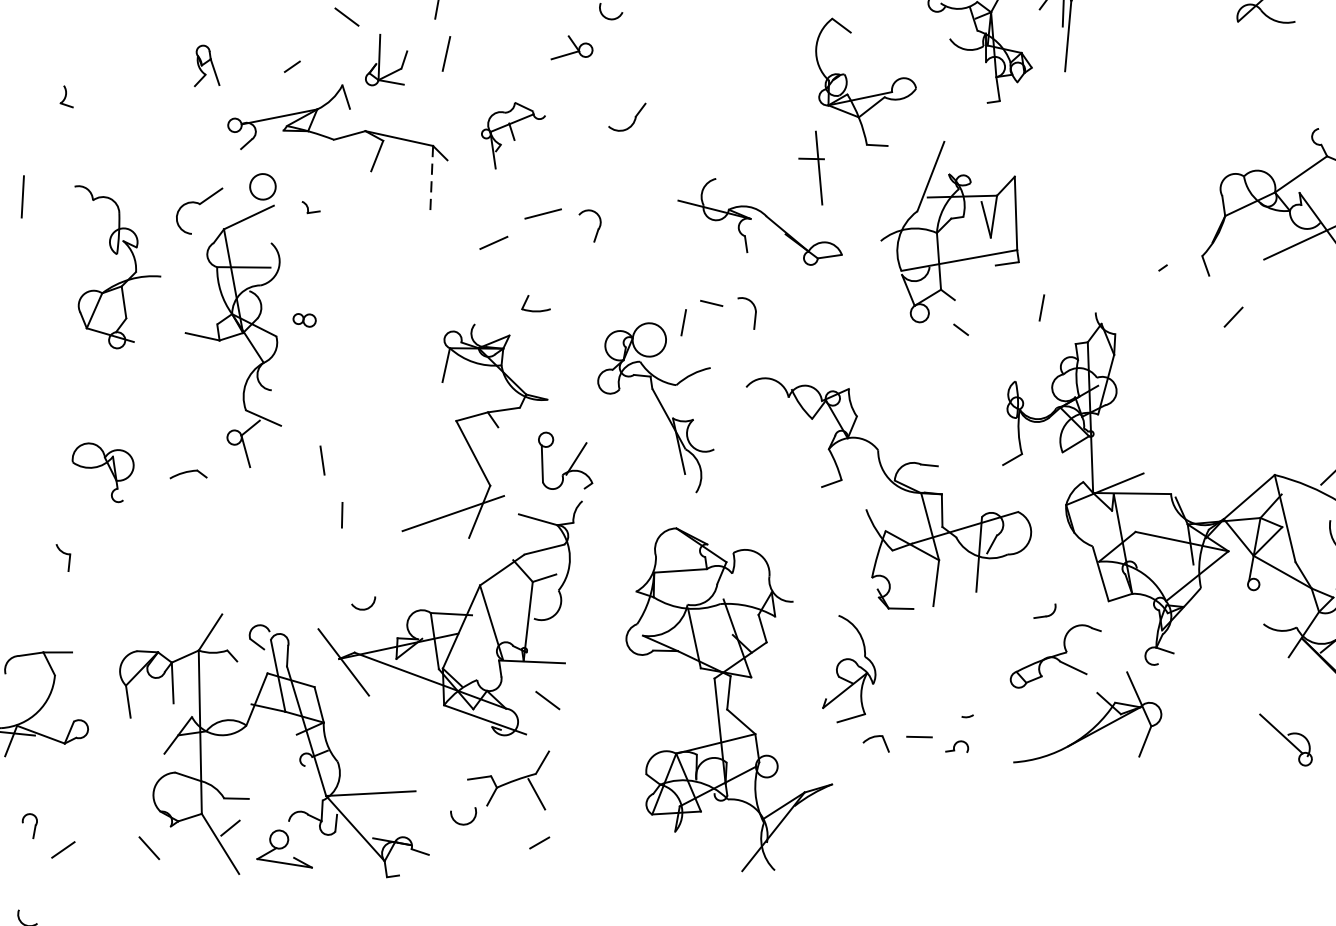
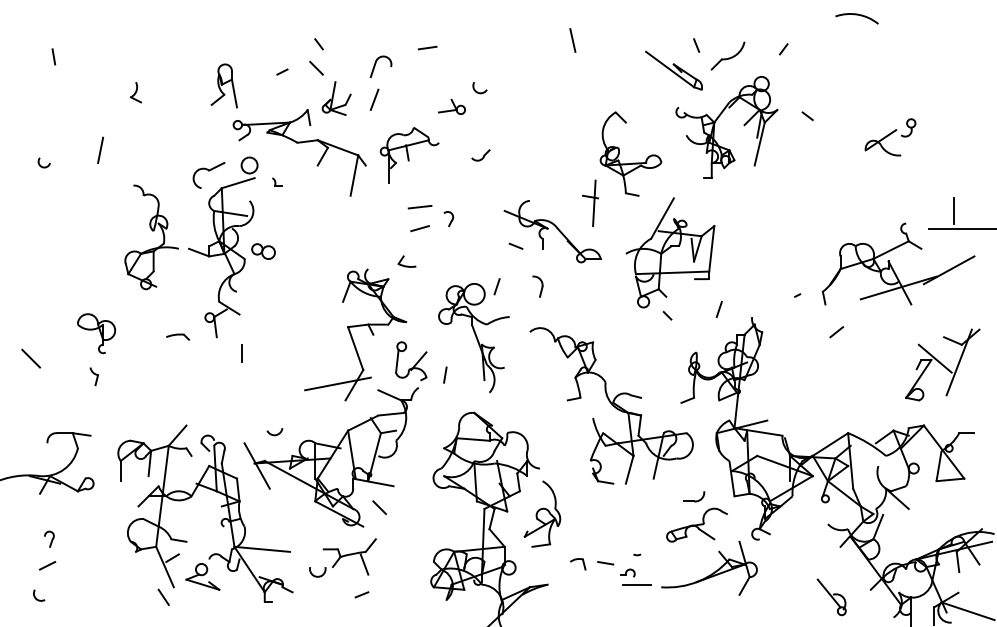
part: (203, 65) -> (223, 85), size x1.67
line: (292, 65) -> (282, 71), moved
part: (65, 97) -> (135, 92), size x1.43
part: (627, 118) -> (480, 155), size x0.71
part: (514, 134) -> (409, 155), size x1.43
line: (431, 178) -> (354, 175), dashed -> solid
part: (591, 227) -> (448, 219), size x0.71
line: (492, 242) -> (419, 228), moved
part: (115, 255) -> (152, 231), moved
line: (710, 302) -> (515, 245), moved
part: (304, 320) -> (263, 251), size x1.67
line: (321, 460) -> (241, 353), moved
part: (104, 472) -> (96, 333), moved
line: (342, 514) -> (445, 374), moved
part: (1045, 610) -> (694, 496), size x1.43
part: (845, 667) -> (542, 513), moved
line: (974, 763) -> (637, 584), added
line: (148, 846) -> (163, 596), moved
line: (63, 849) -> (47, 565), moved

